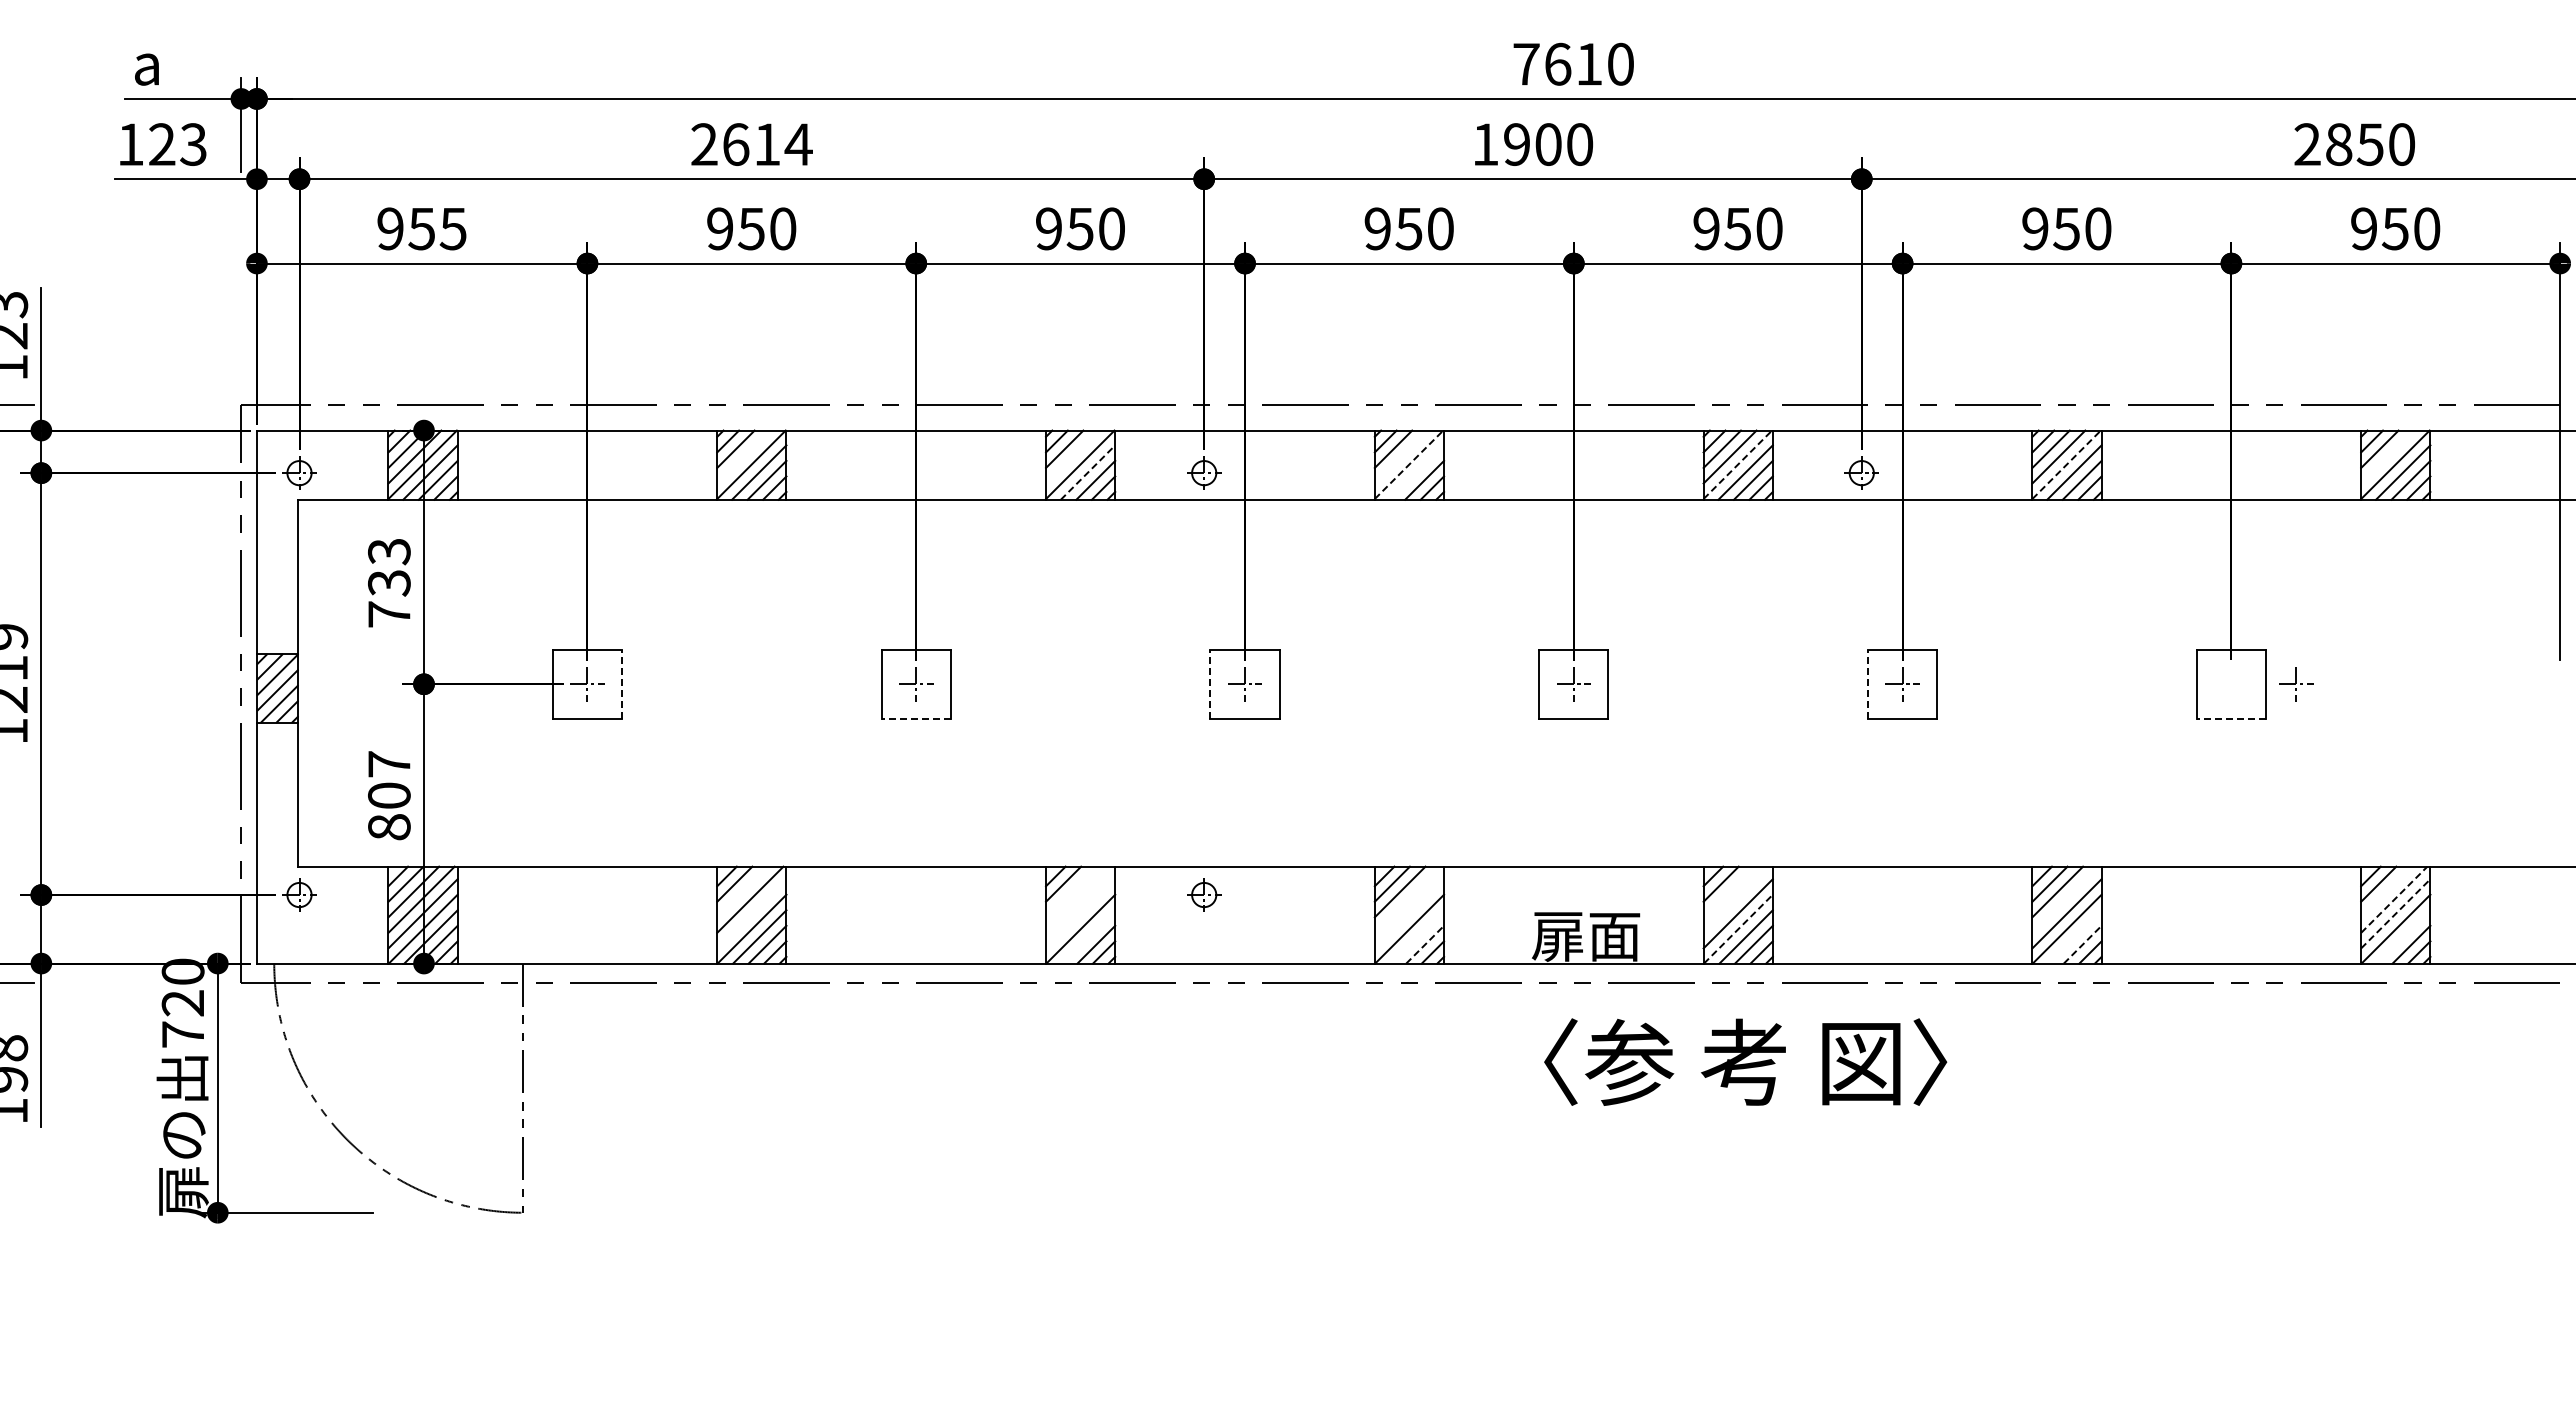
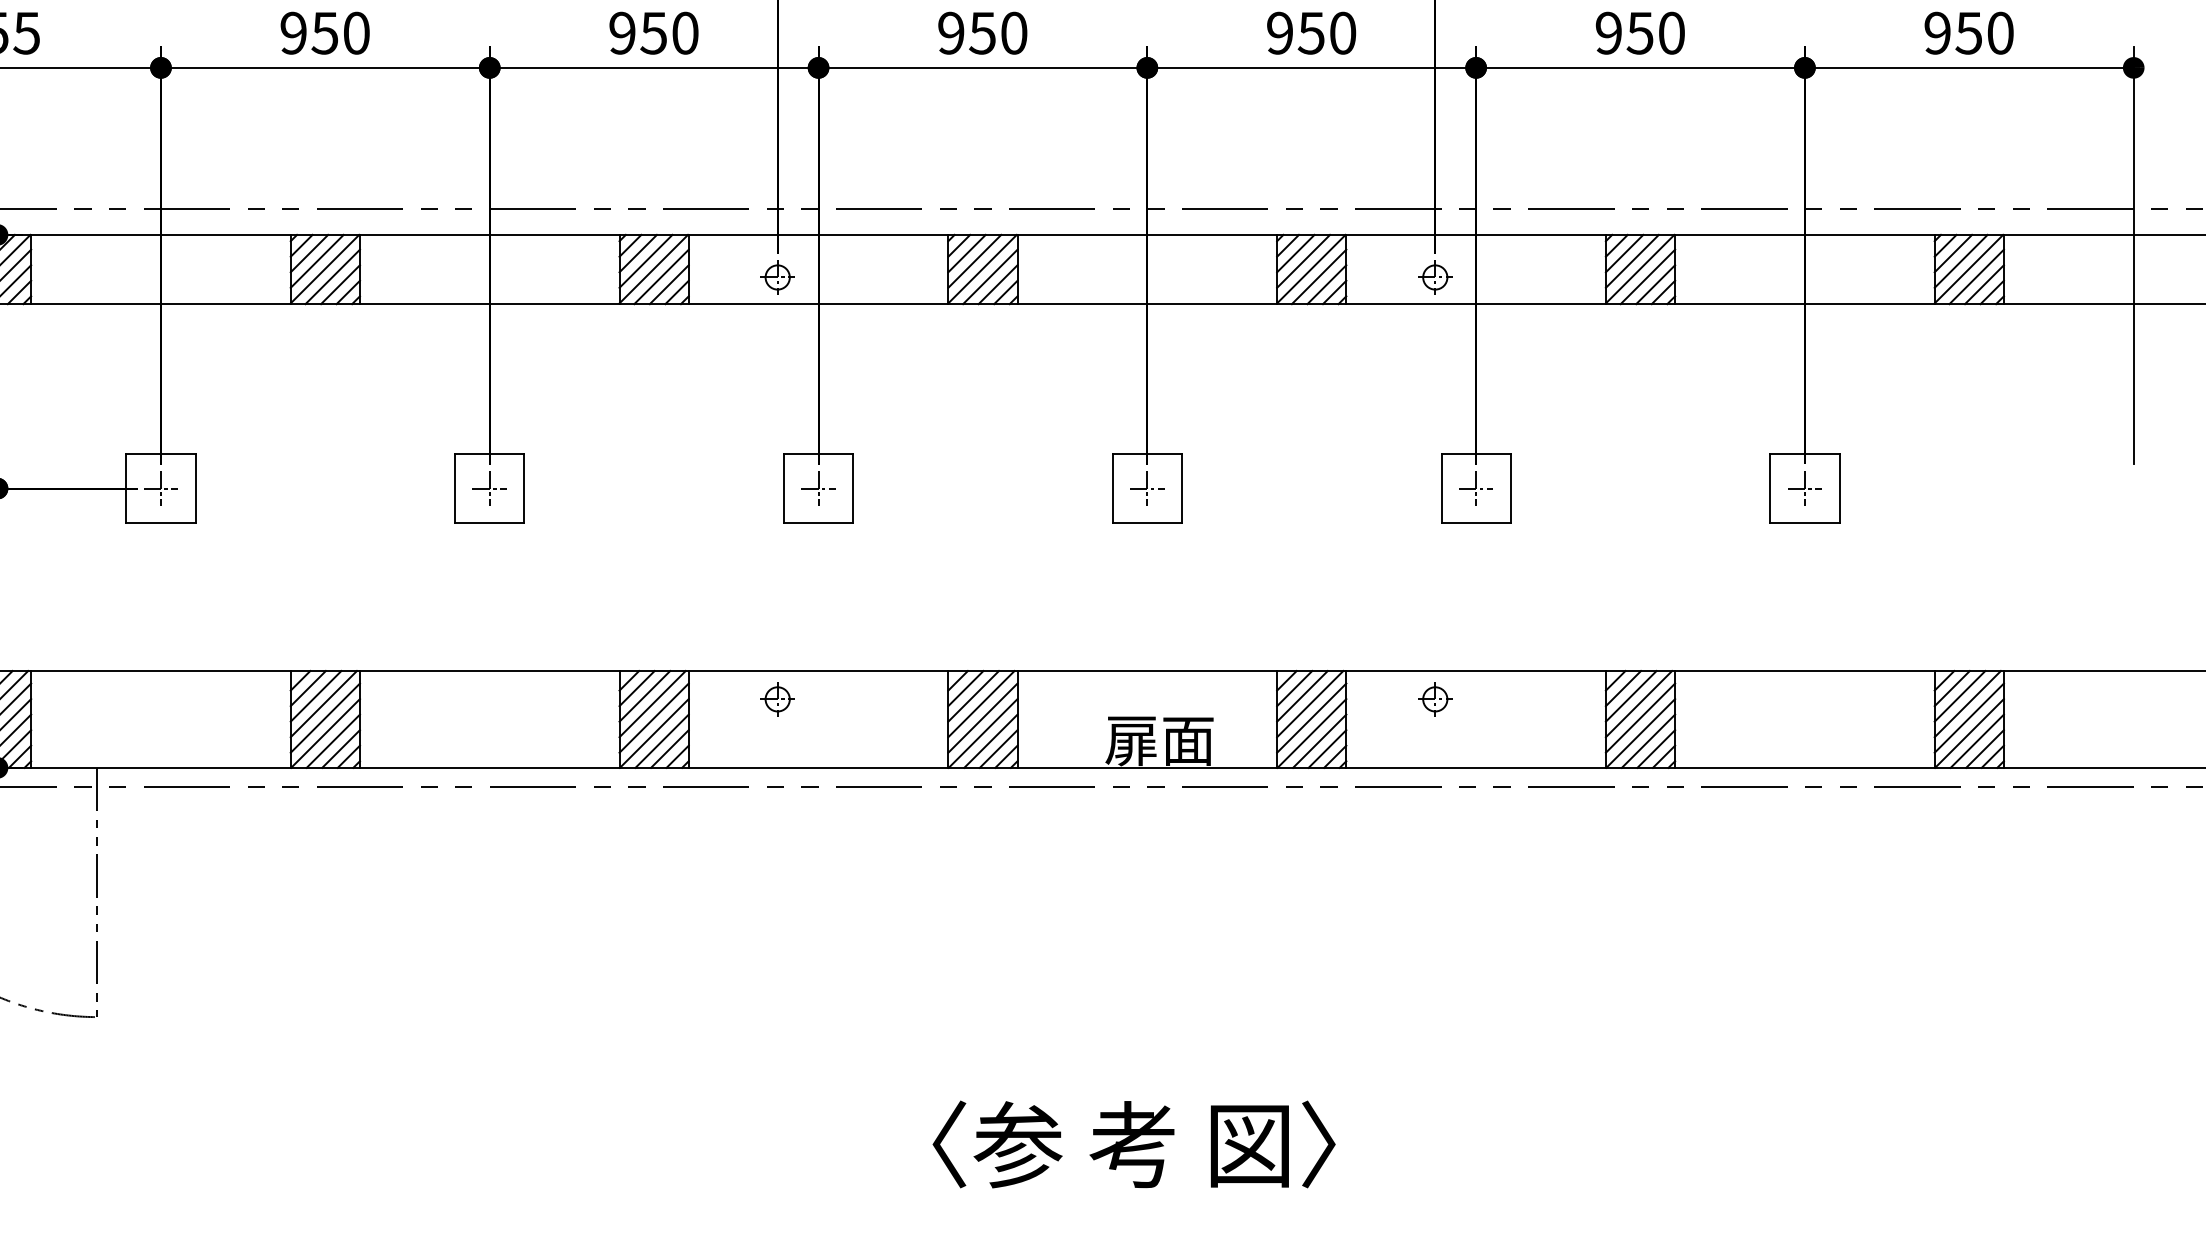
line: (743, 456) -> (317, 260), added
line: (1072, 456) -> (646, 260), added
line: (1400, 456) -> (974, 260), added
line: (2387, 456) -> (1961, 260), added
line: (1409, 464) -> (983, 268), dashed -> solid
line: (1738, 464) -> (1312, 268), dashed -> solid
line: (2066, 464) -> (1640, 268), dashed -> solid
line: (1088, 472) -> (662, 276), dashed -> solid
line: (1416, 472) -> (990, 276), added
line: (622, 684) -> (196, 488), dashed -> solid
line: (1210, 684) -> (784, 488), dashed -> solid
line: (1868, 684) -> (1442, 488), dashed -> solid
part: (2296, 684) -> (1805, 488), moved
line: (916, 718) -> (490, 522), dashed -> solid
line: (2231, 718) -> (1805, 522), dashed -> solid
line: (742, 891) -> (316, 695), added
line: (1071, 891) -> (645, 695), added
line: (1728, 891) -> (1302, 695), added
line: (2386, 891) -> (1960, 695), added
part: (1861, 894) -> (1435, 698), added
line: (1079, 899) -> (653, 703), added
line: (1407, 899) -> (981, 703), added
line: (1736, 899) -> (1310, 703), added
line: (2065, 899) -> (1639, 703), added
line: (2394, 899) -> (1968, 703), dashed -> solid
line: (751, 913) -> (325, 717), added
line: (1080, 913) -> (654, 717), added
line: (1409, 913) -> (983, 717), added
line: (2395, 913) -> (1969, 717), dashed -> solid
line: (1738, 929) -> (1312, 733), dashed -> solid
line: (1088, 936) -> (662, 740), added
line: (1417, 936) -> (991, 740), added
line: (2074, 936) -> (1648, 740), added
line: (2403, 936) -> (1977, 740), added
line: (1425, 944) -> (999, 748), dashed -> solid
line: (2082, 944) -> (1656, 748), dashed -> solid
text: (1745, 1061) -> (1134, 1143), moved

